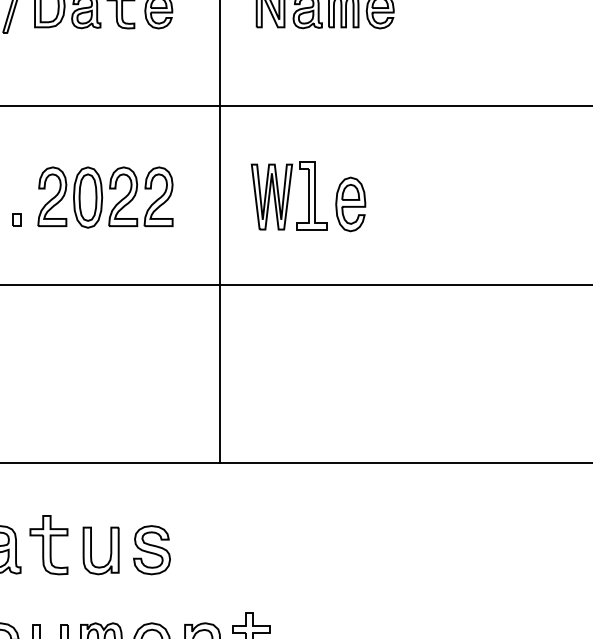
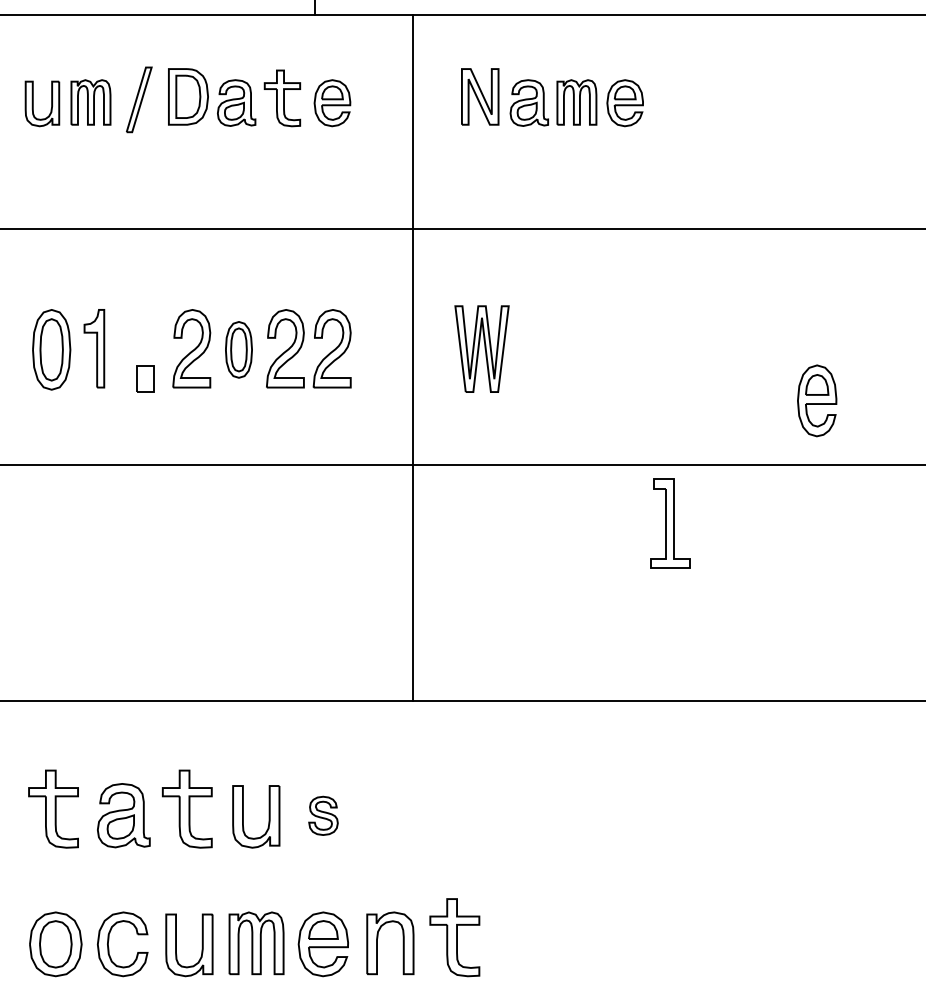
part: (312, 195) -> (670, 523), moved
part: (87, 197) -> (238, 349), size x0.7
part: (350, 204) -> (817, 400), moved
part: (17, 220) -> (145, 379), size x1.6
part: (152, 549) -> (323, 815), size x0.6

